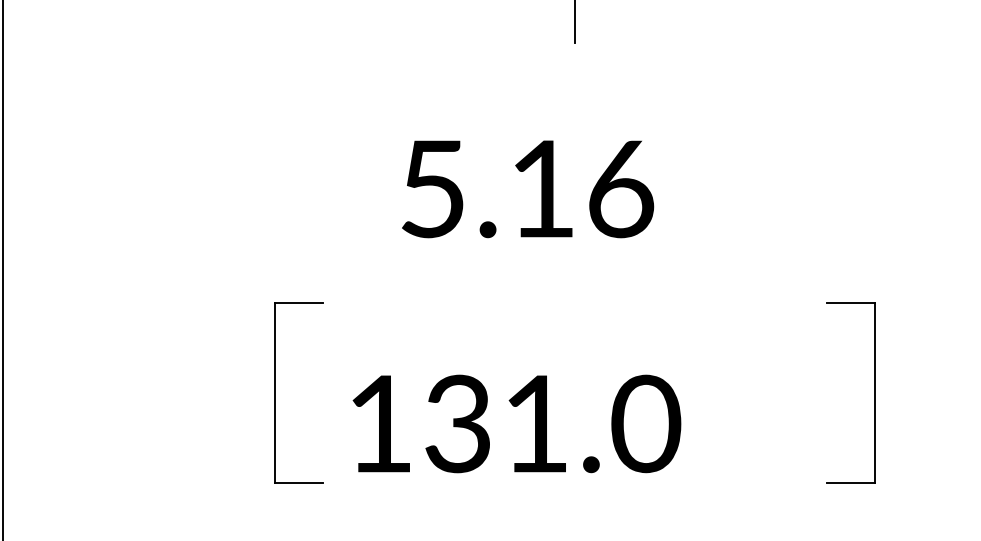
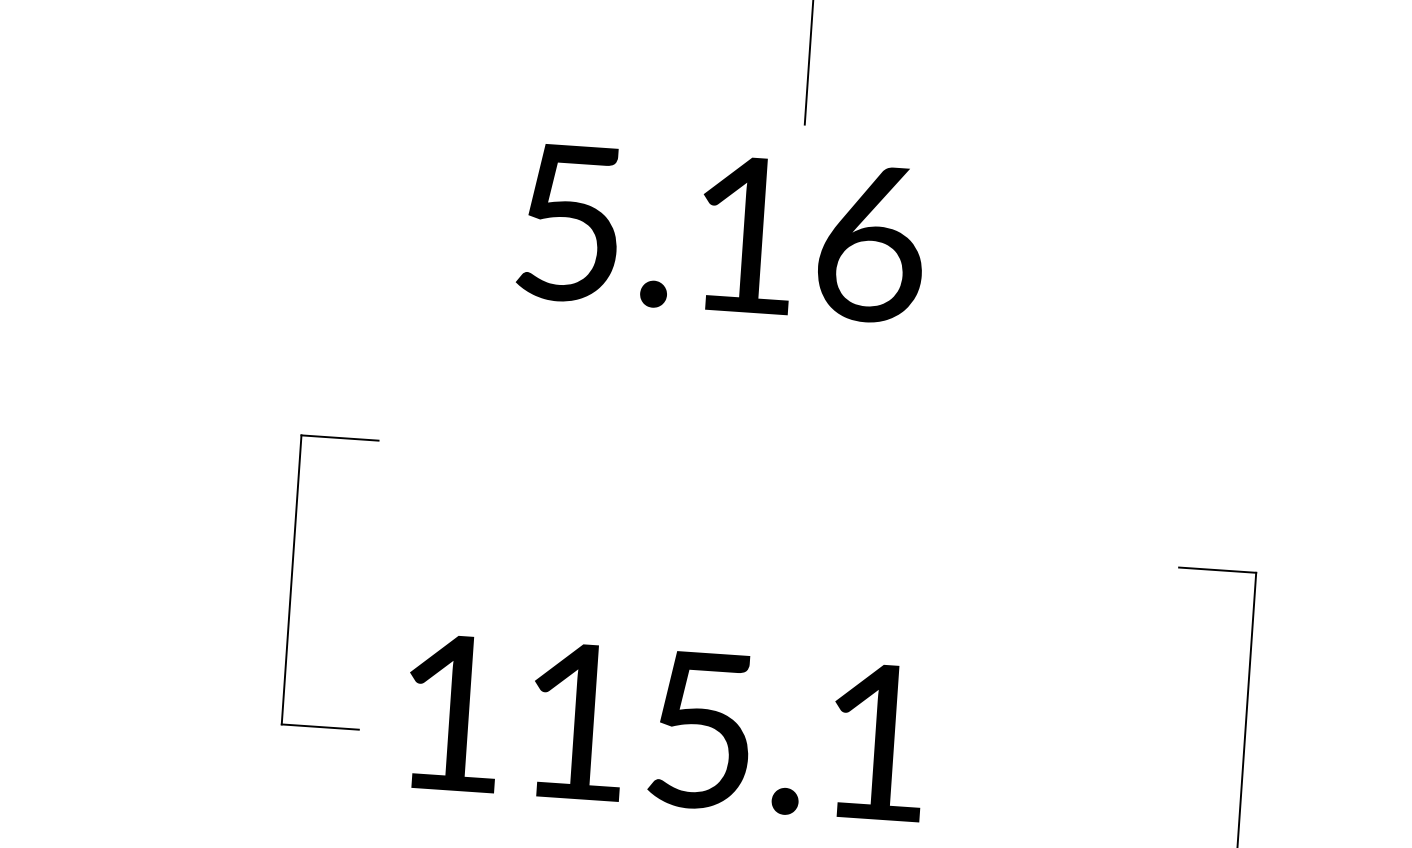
text: (528, 189) -> (722, 234), moved
part: (275, 392) -> (292, 579), moved
text: (553, 423) -> (728, 731), 131.0 -> 115.1

